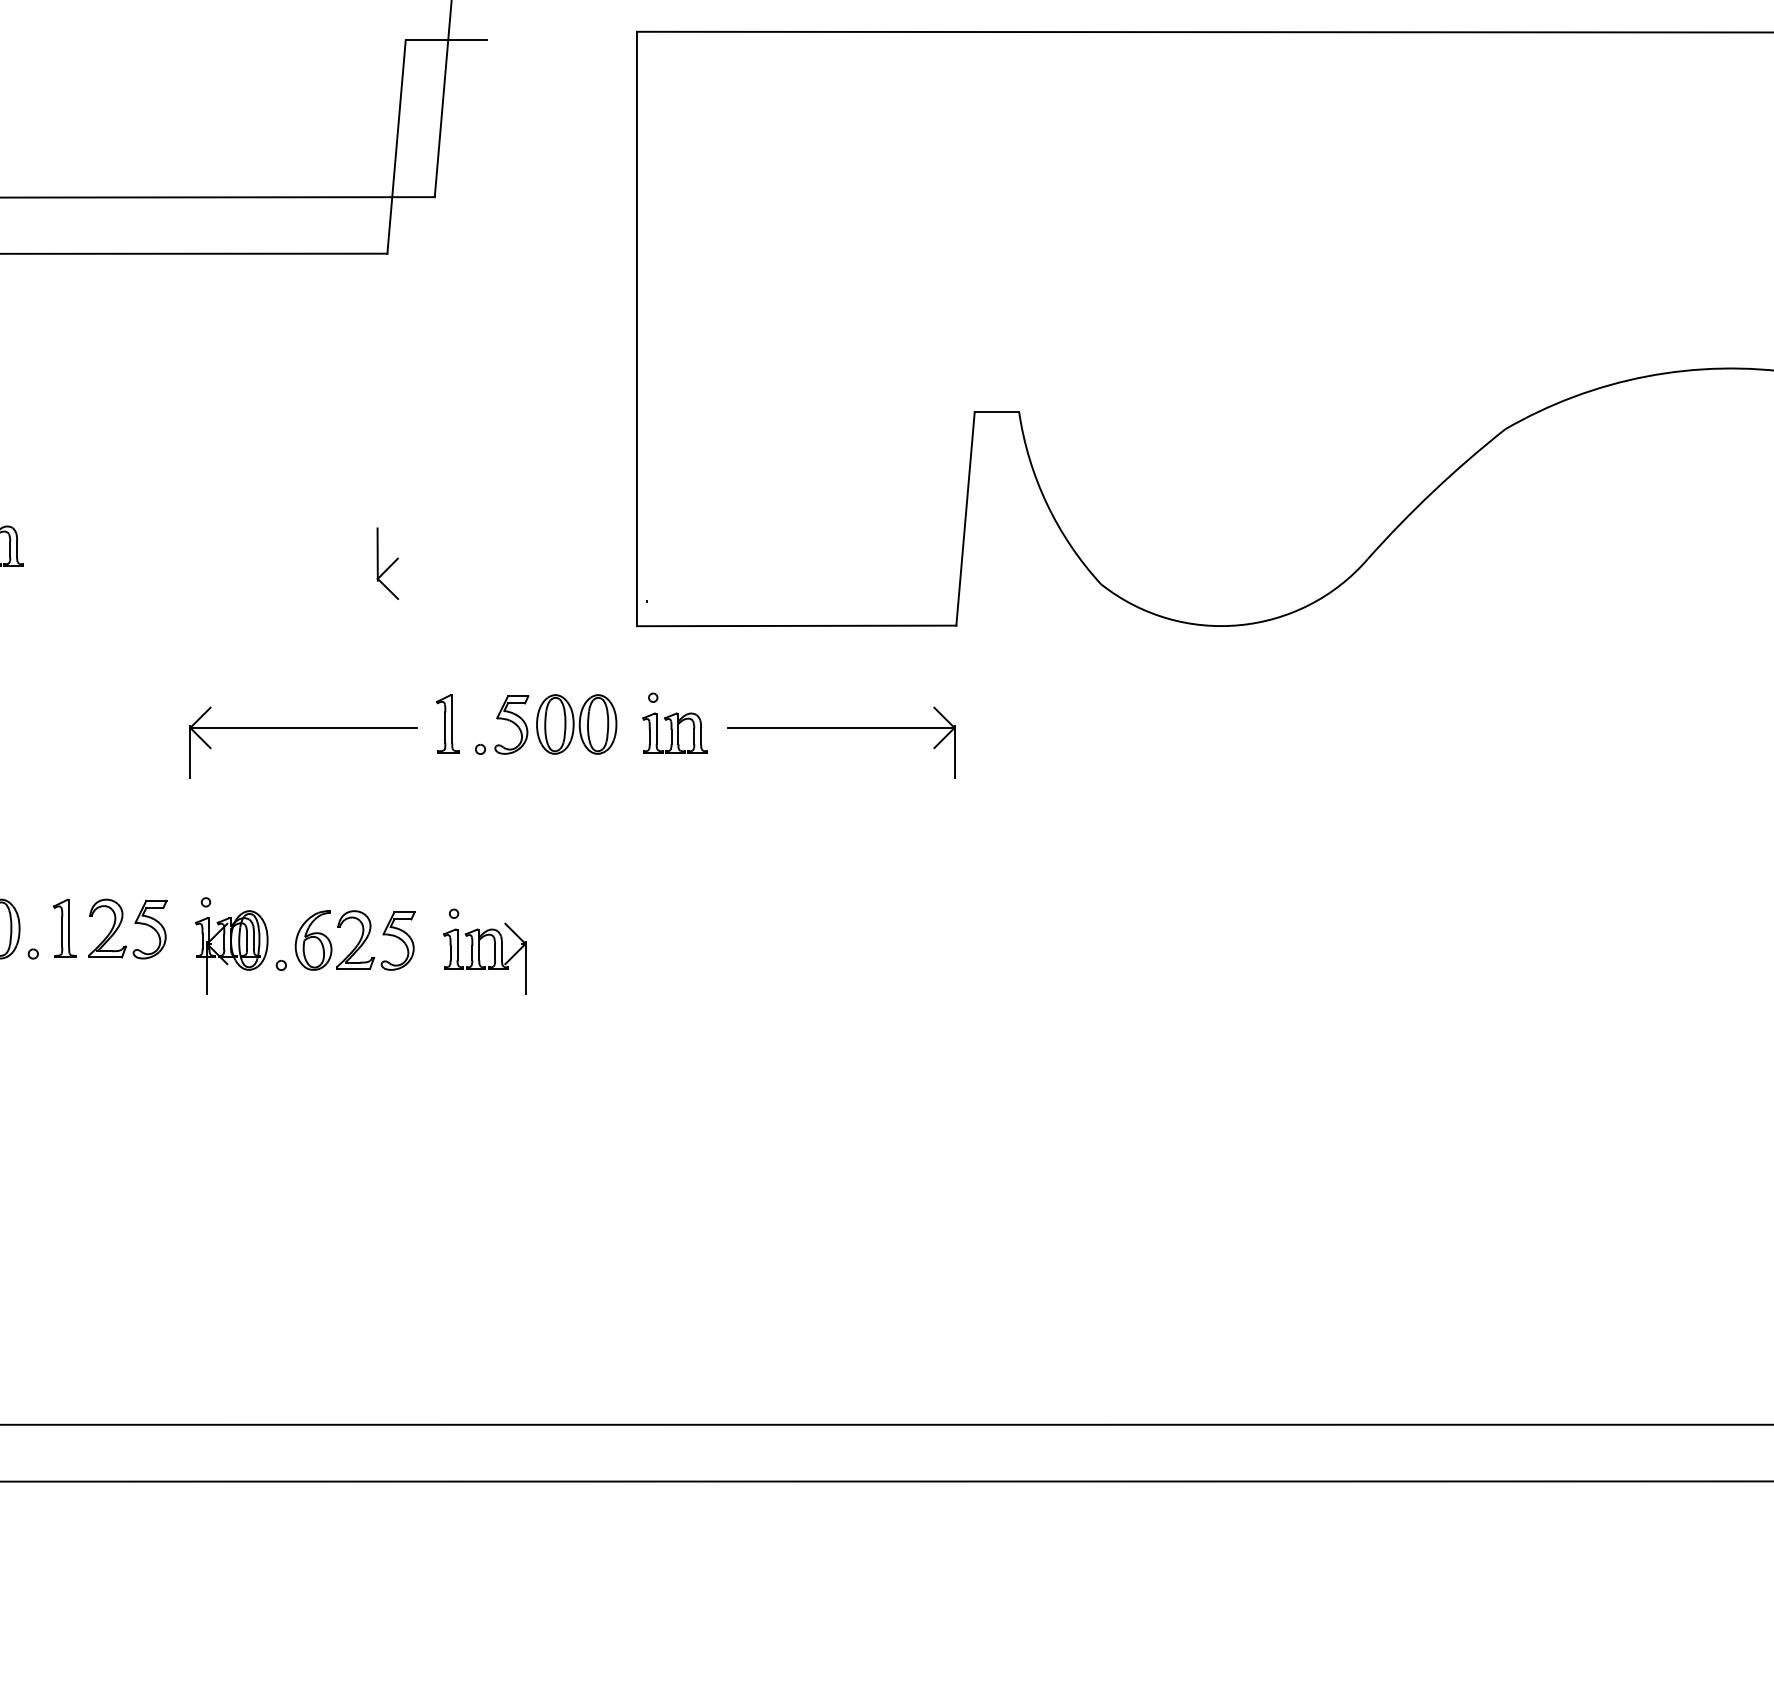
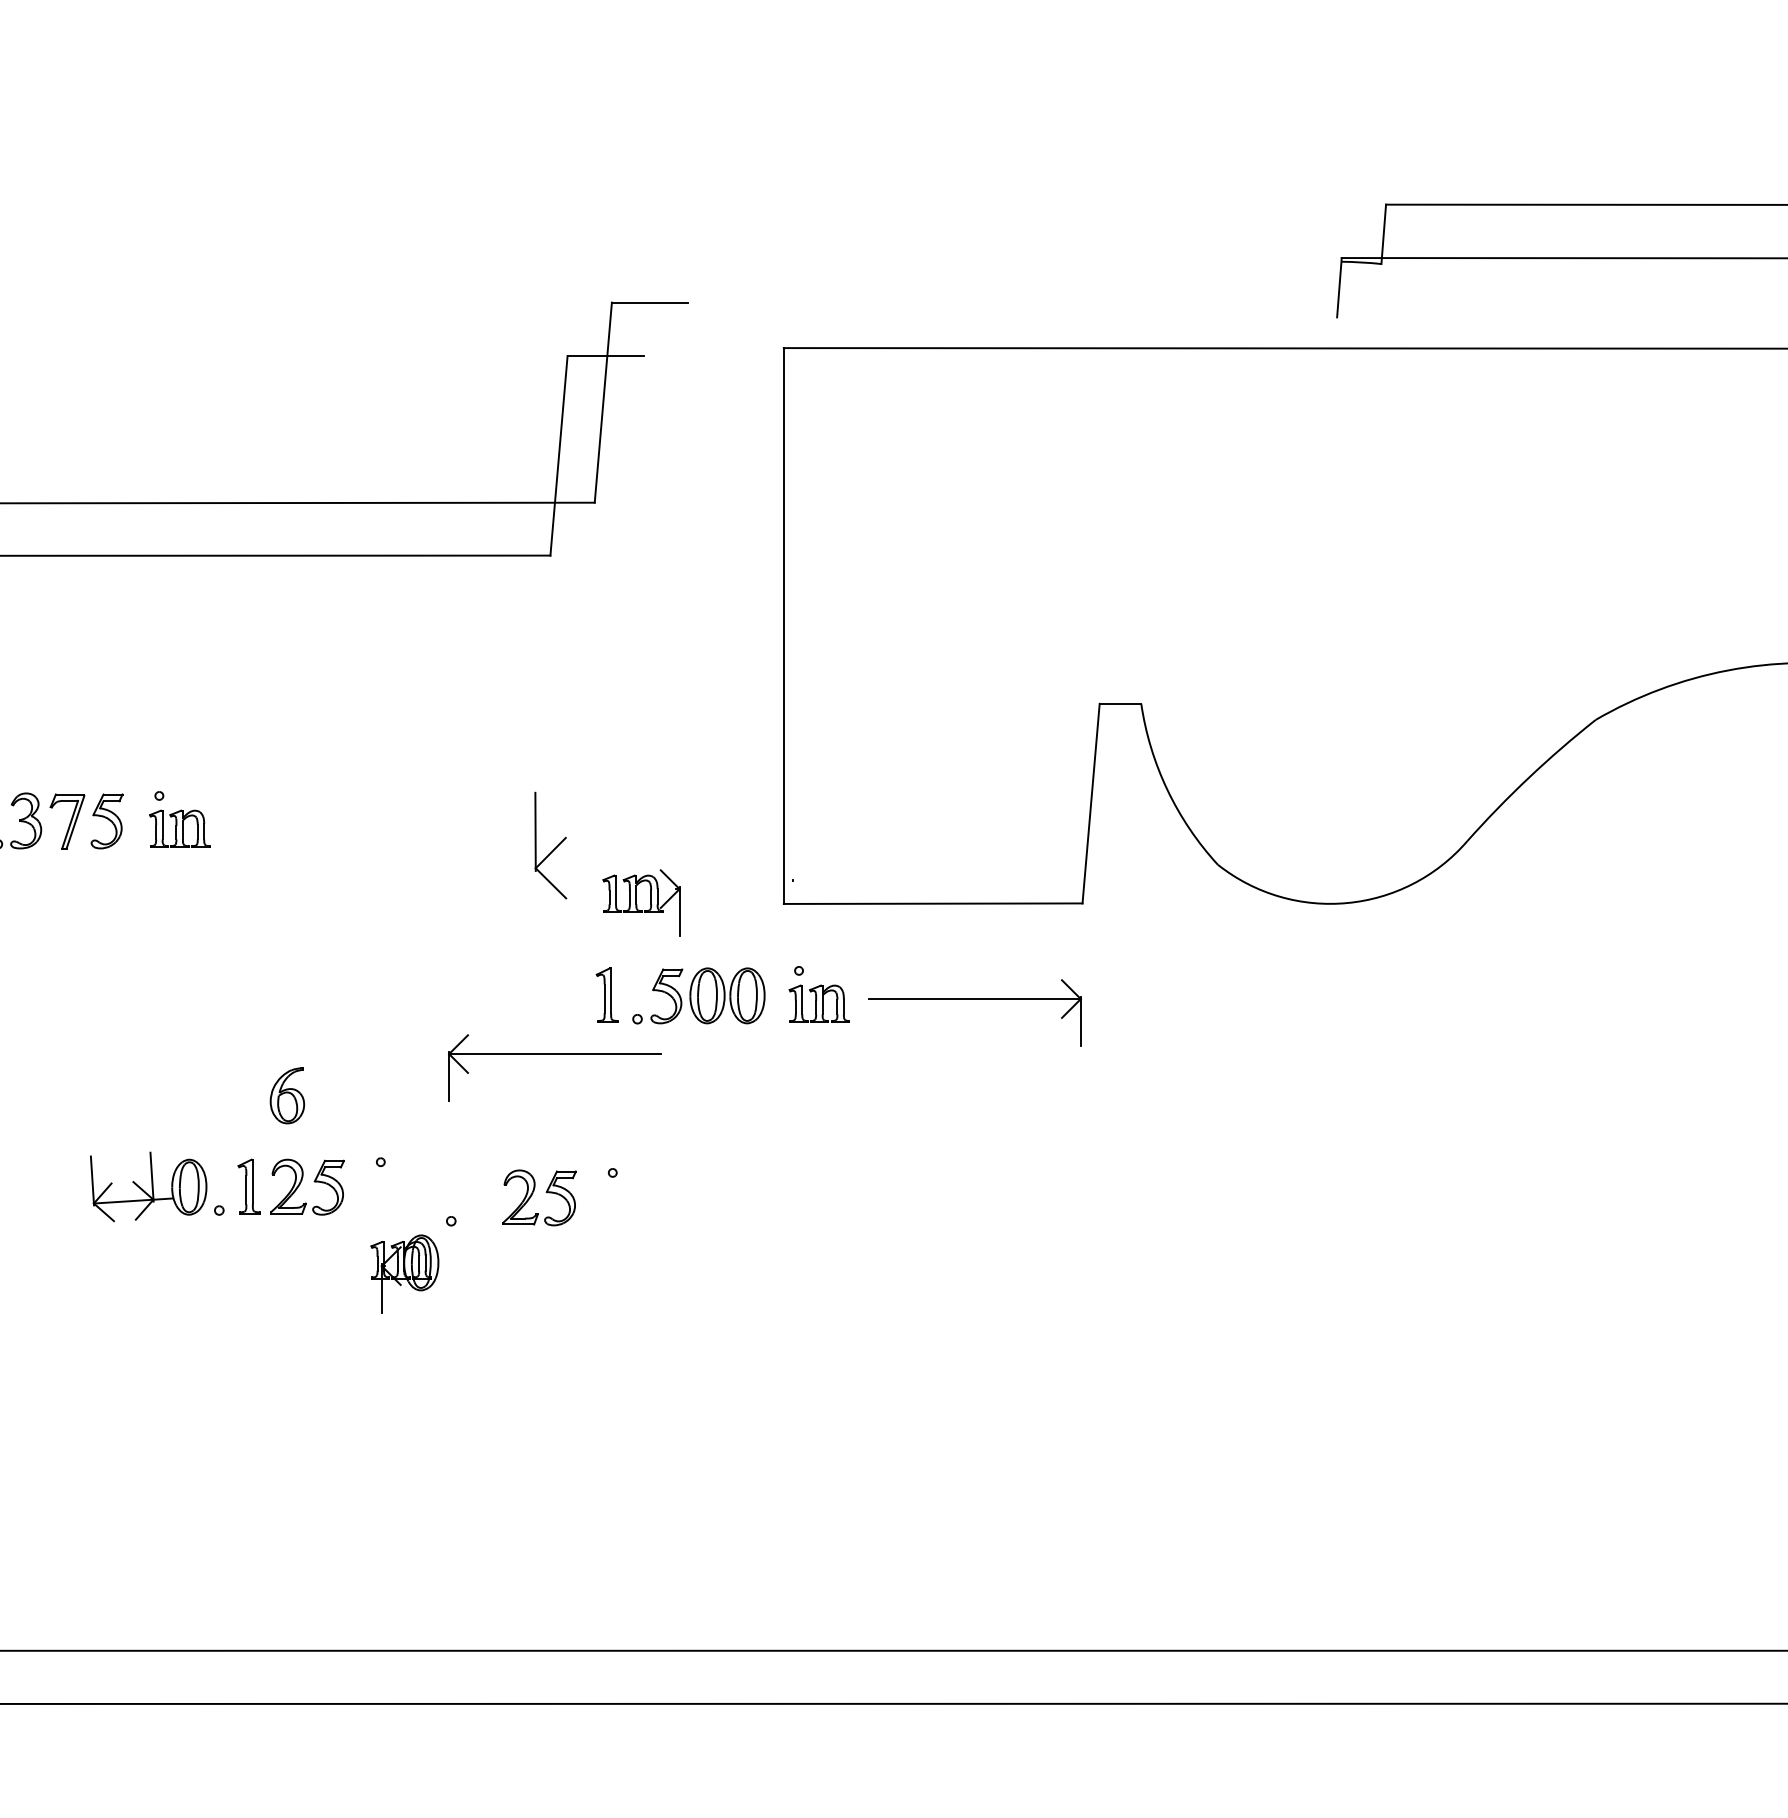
part: (387, 563) -> (550, 845), size x1.6
part: (302, 728) -> (554, 1054), moved
part: (313, 940) -> (287, 1095), moved
part: (231, 951) -> (404, 1273), moved
part: (484, 958) -> (641, 902), moved

